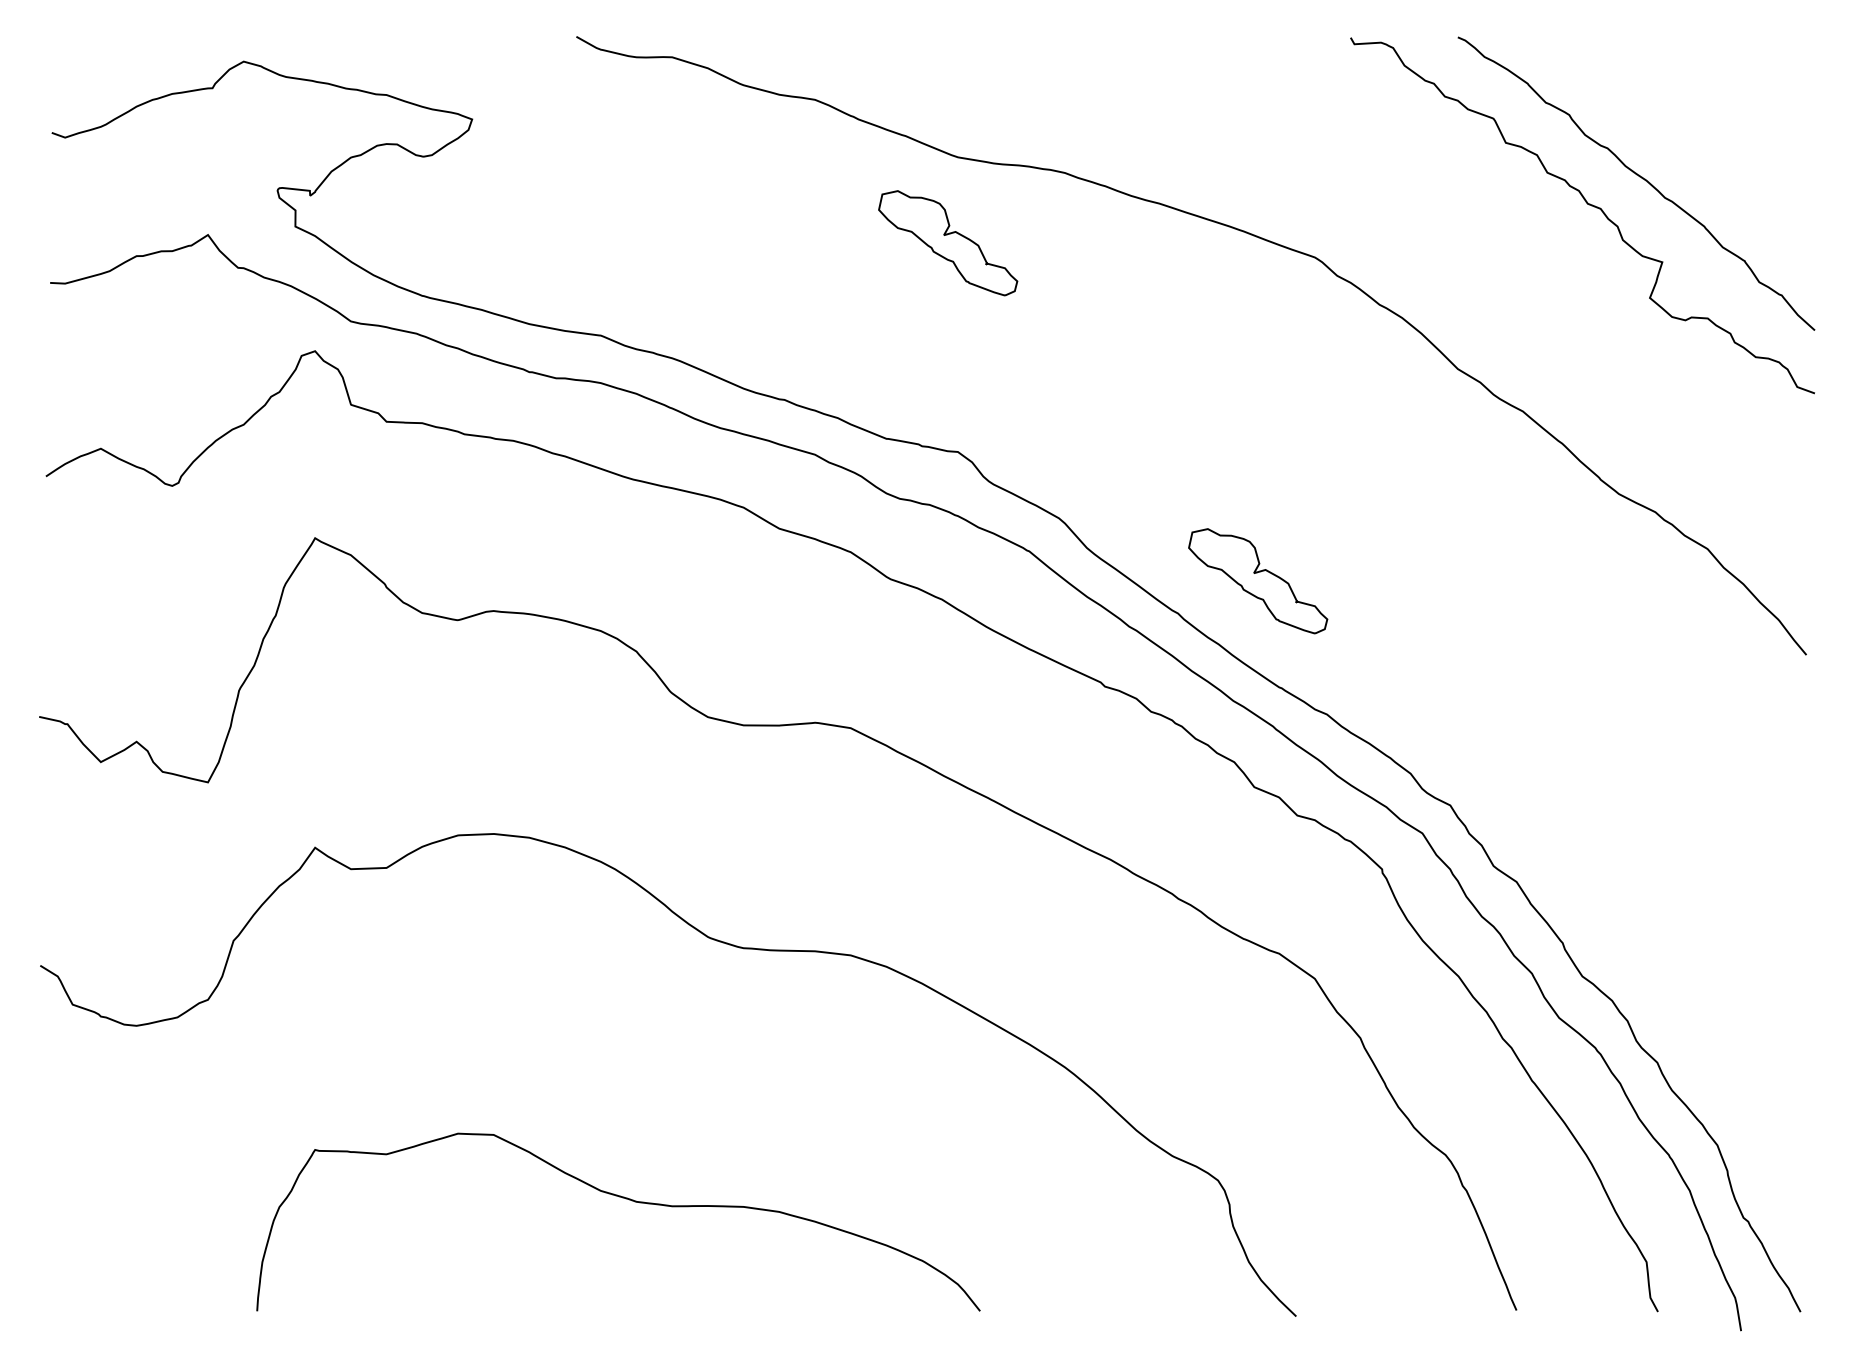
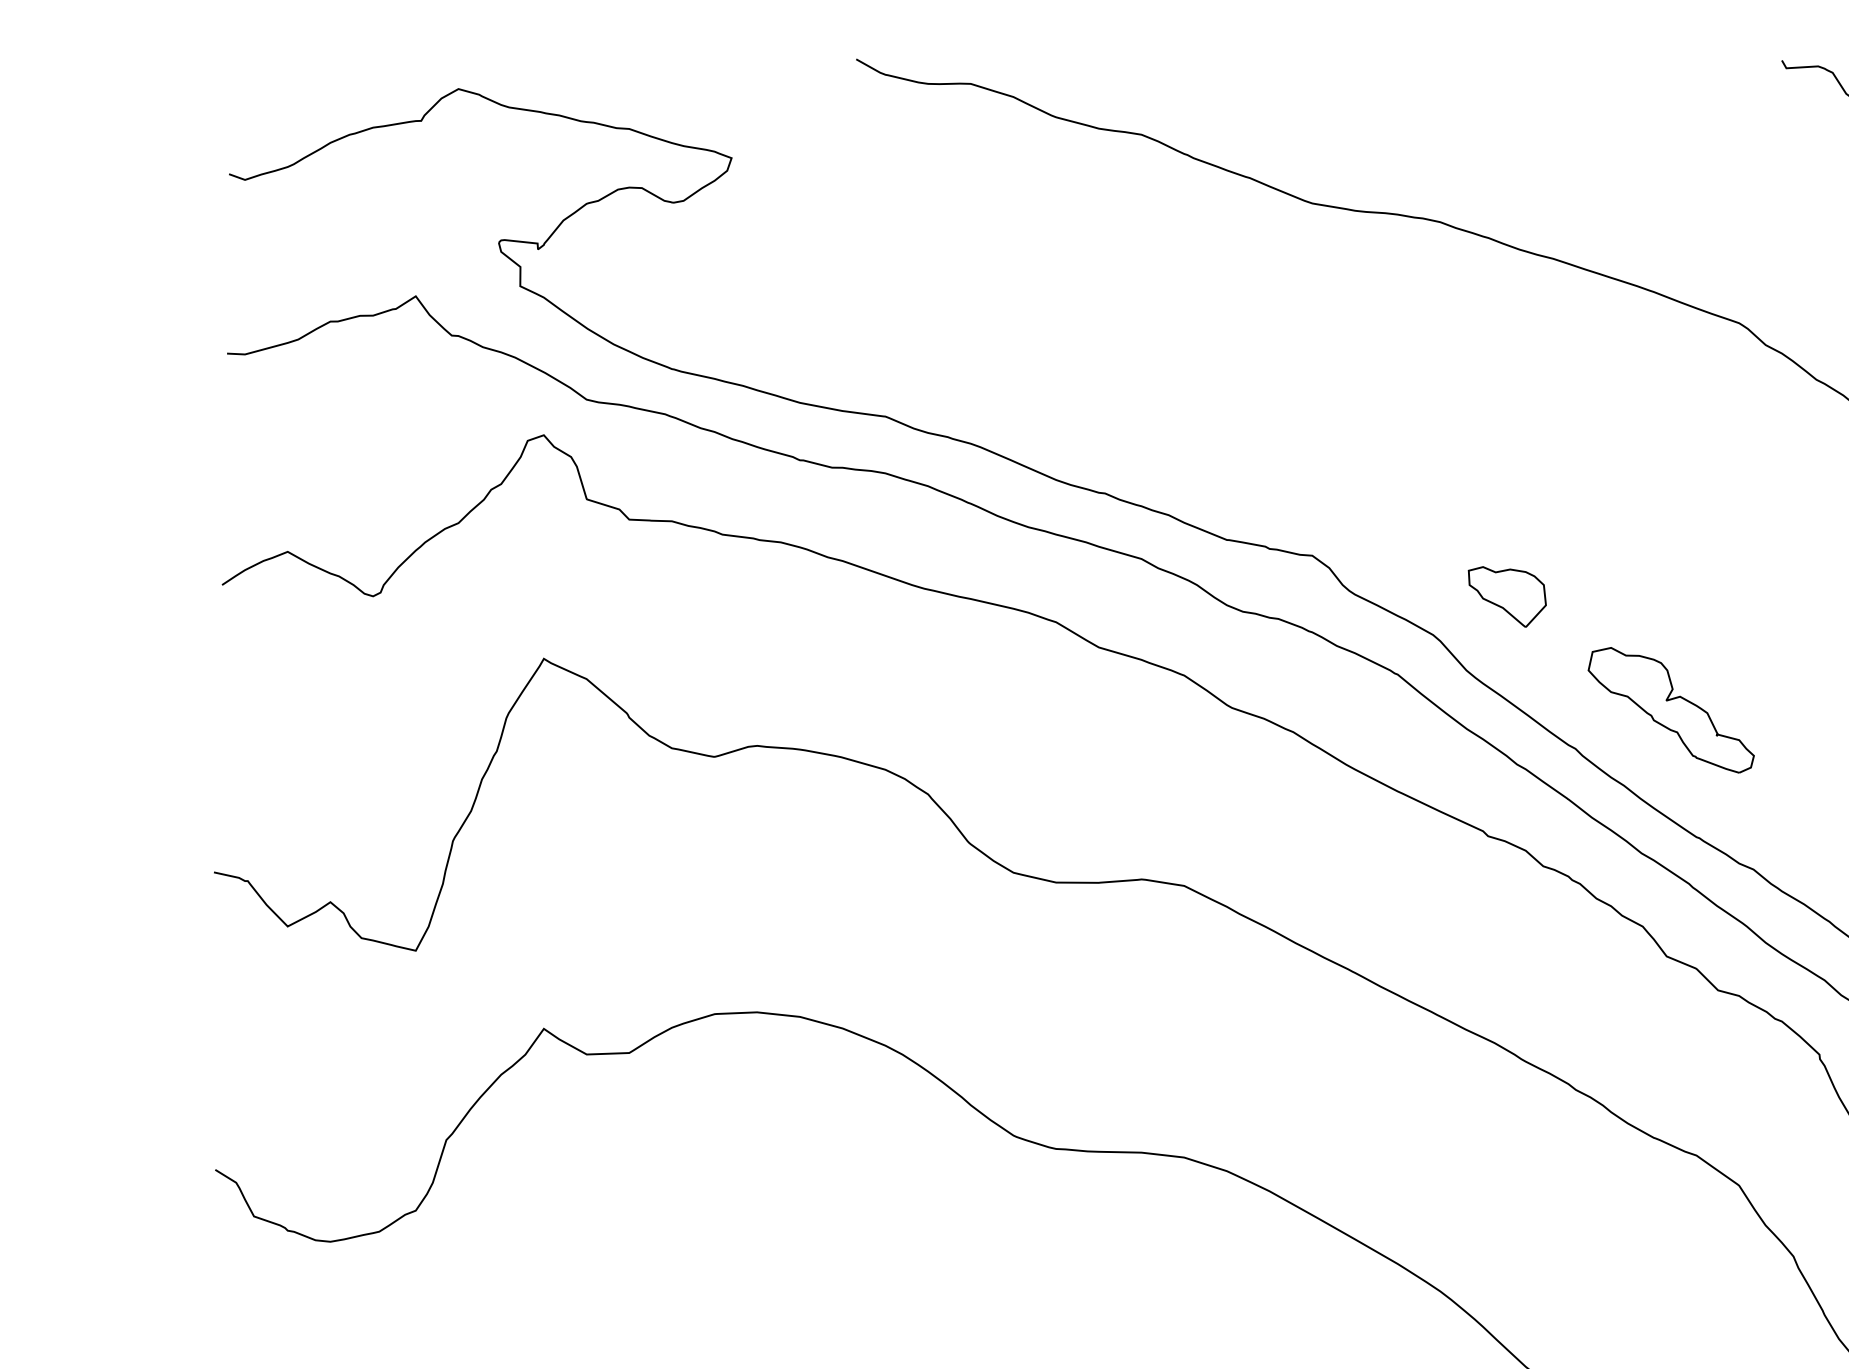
part: (948, 243) -> (1301, 306), removed
part: (1120, 486) -> (1506, 596), added

